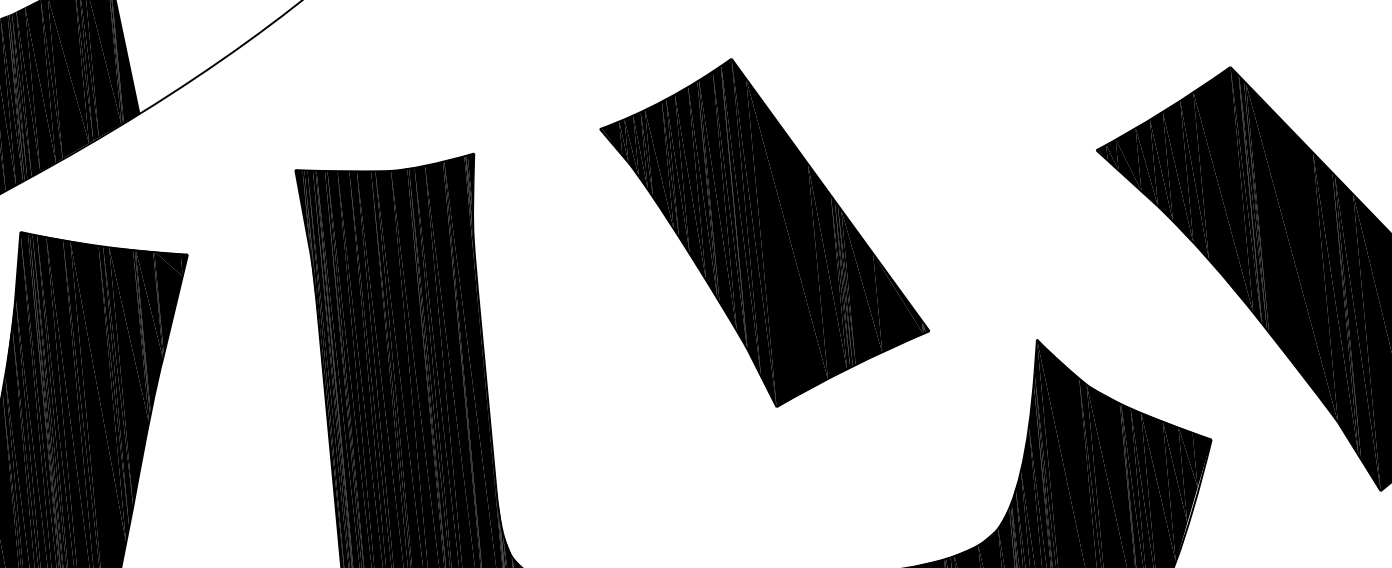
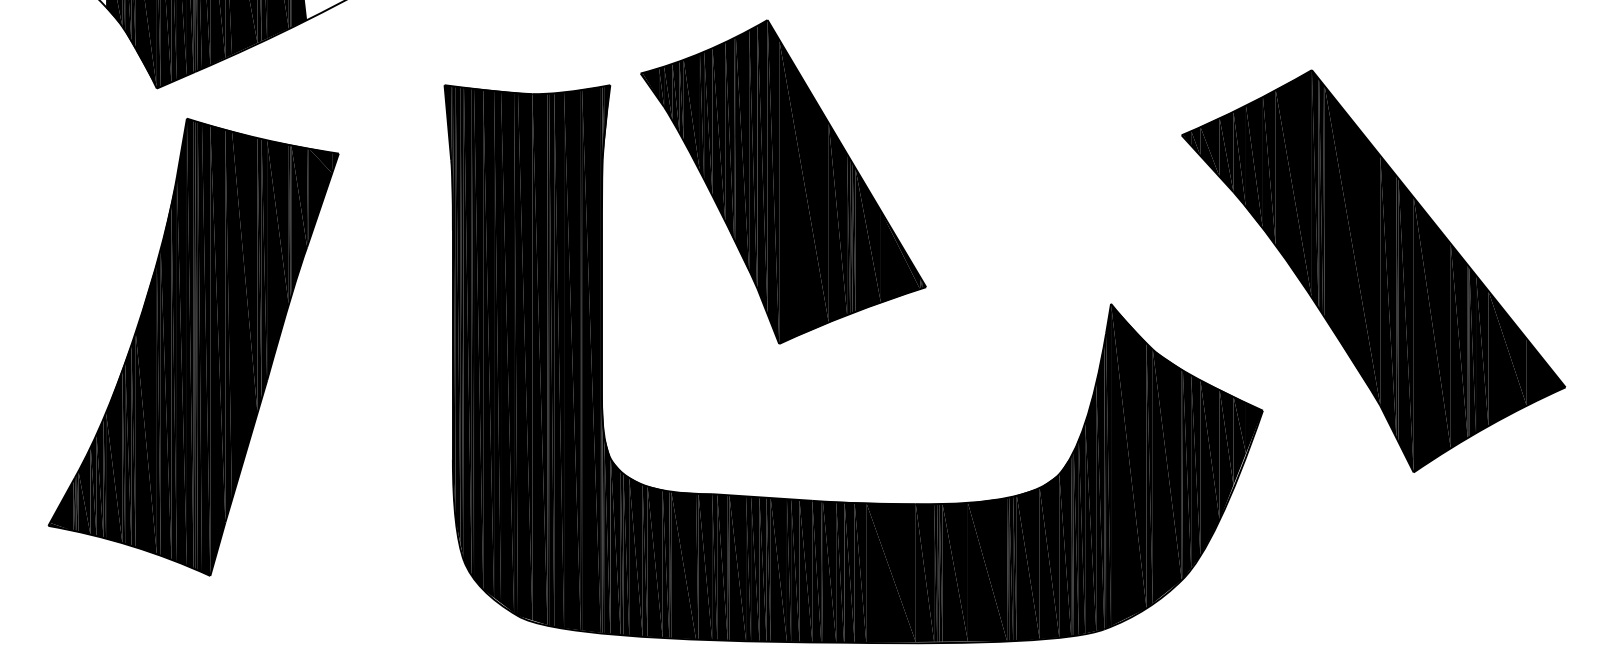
part: (764, 231) -> (783, 181), moved

